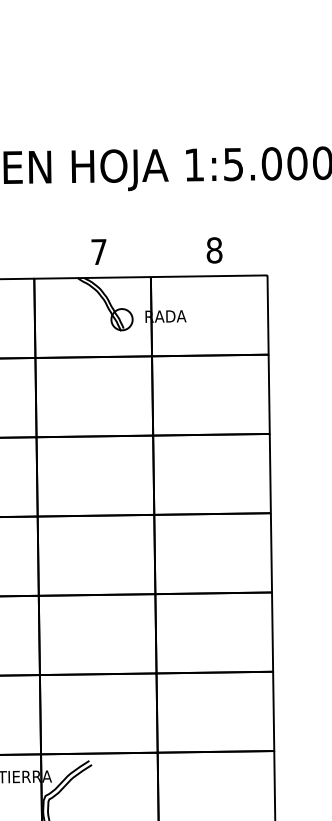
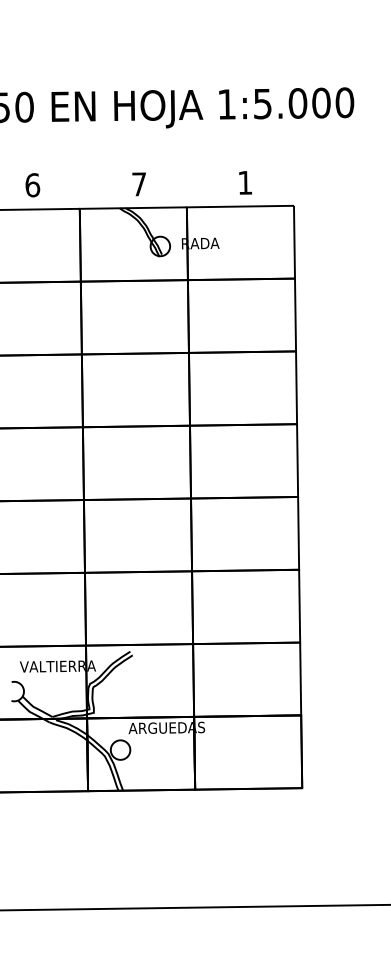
text: (214, 250) -> (245, 182), 8 -> 1

